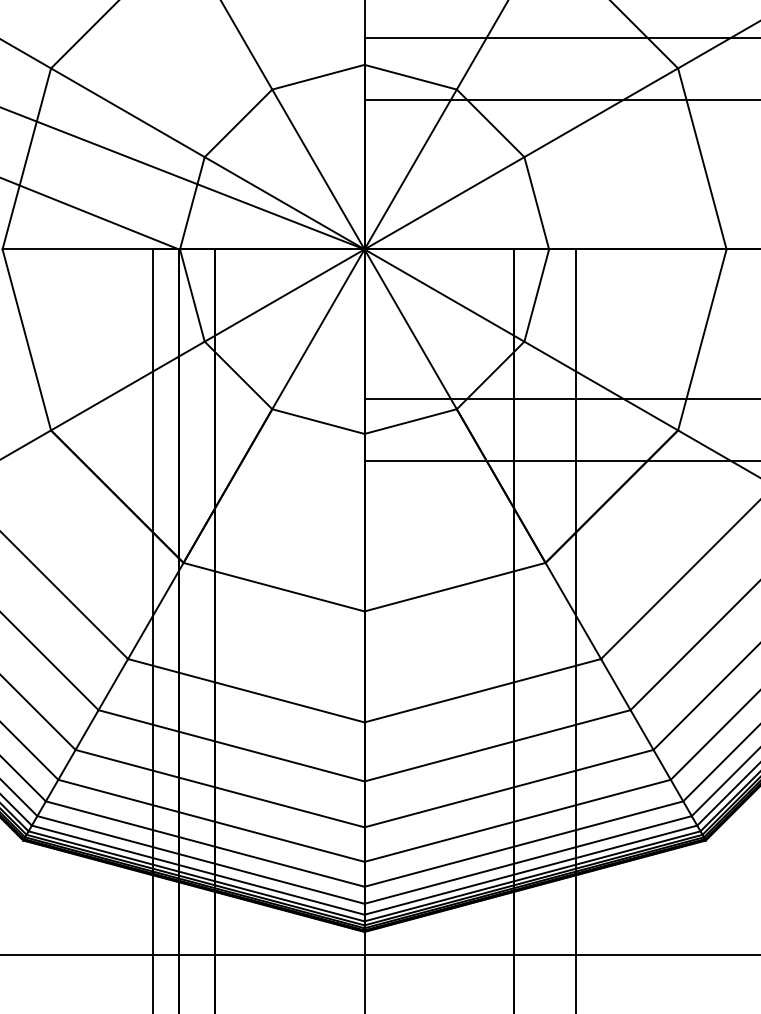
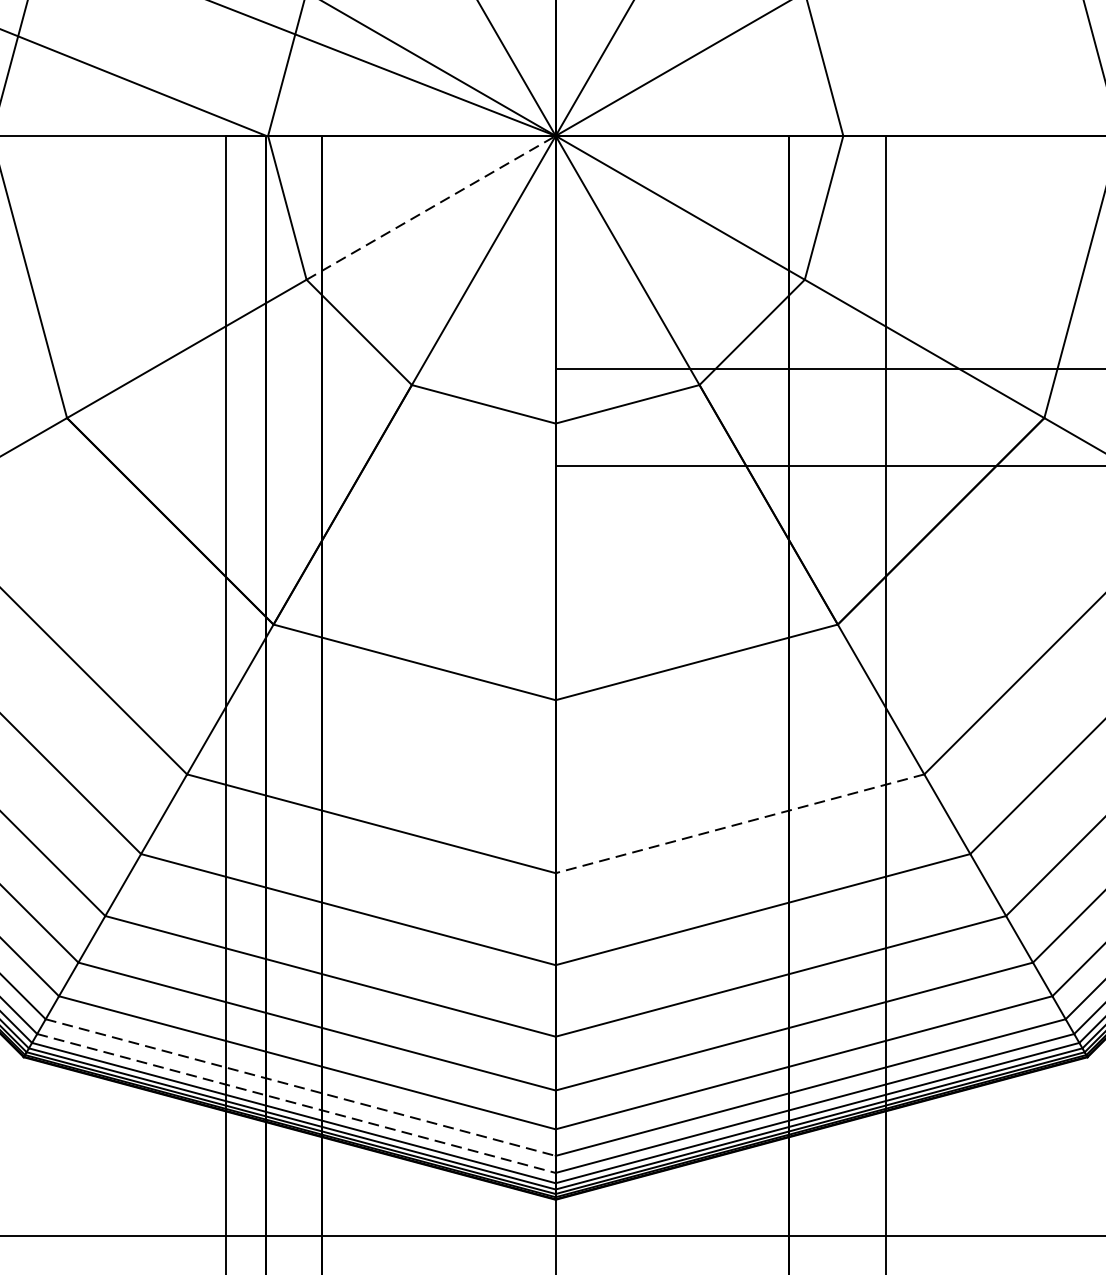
line: (285, 295) -> (432, 207), solid -> dashed
line: (482, 690) -> (739, 823), solid -> dashed
line: (201, 860) -> (301, 1088), solid -> dashed
line: (198, 870) -> (296, 1103), solid -> dashed

